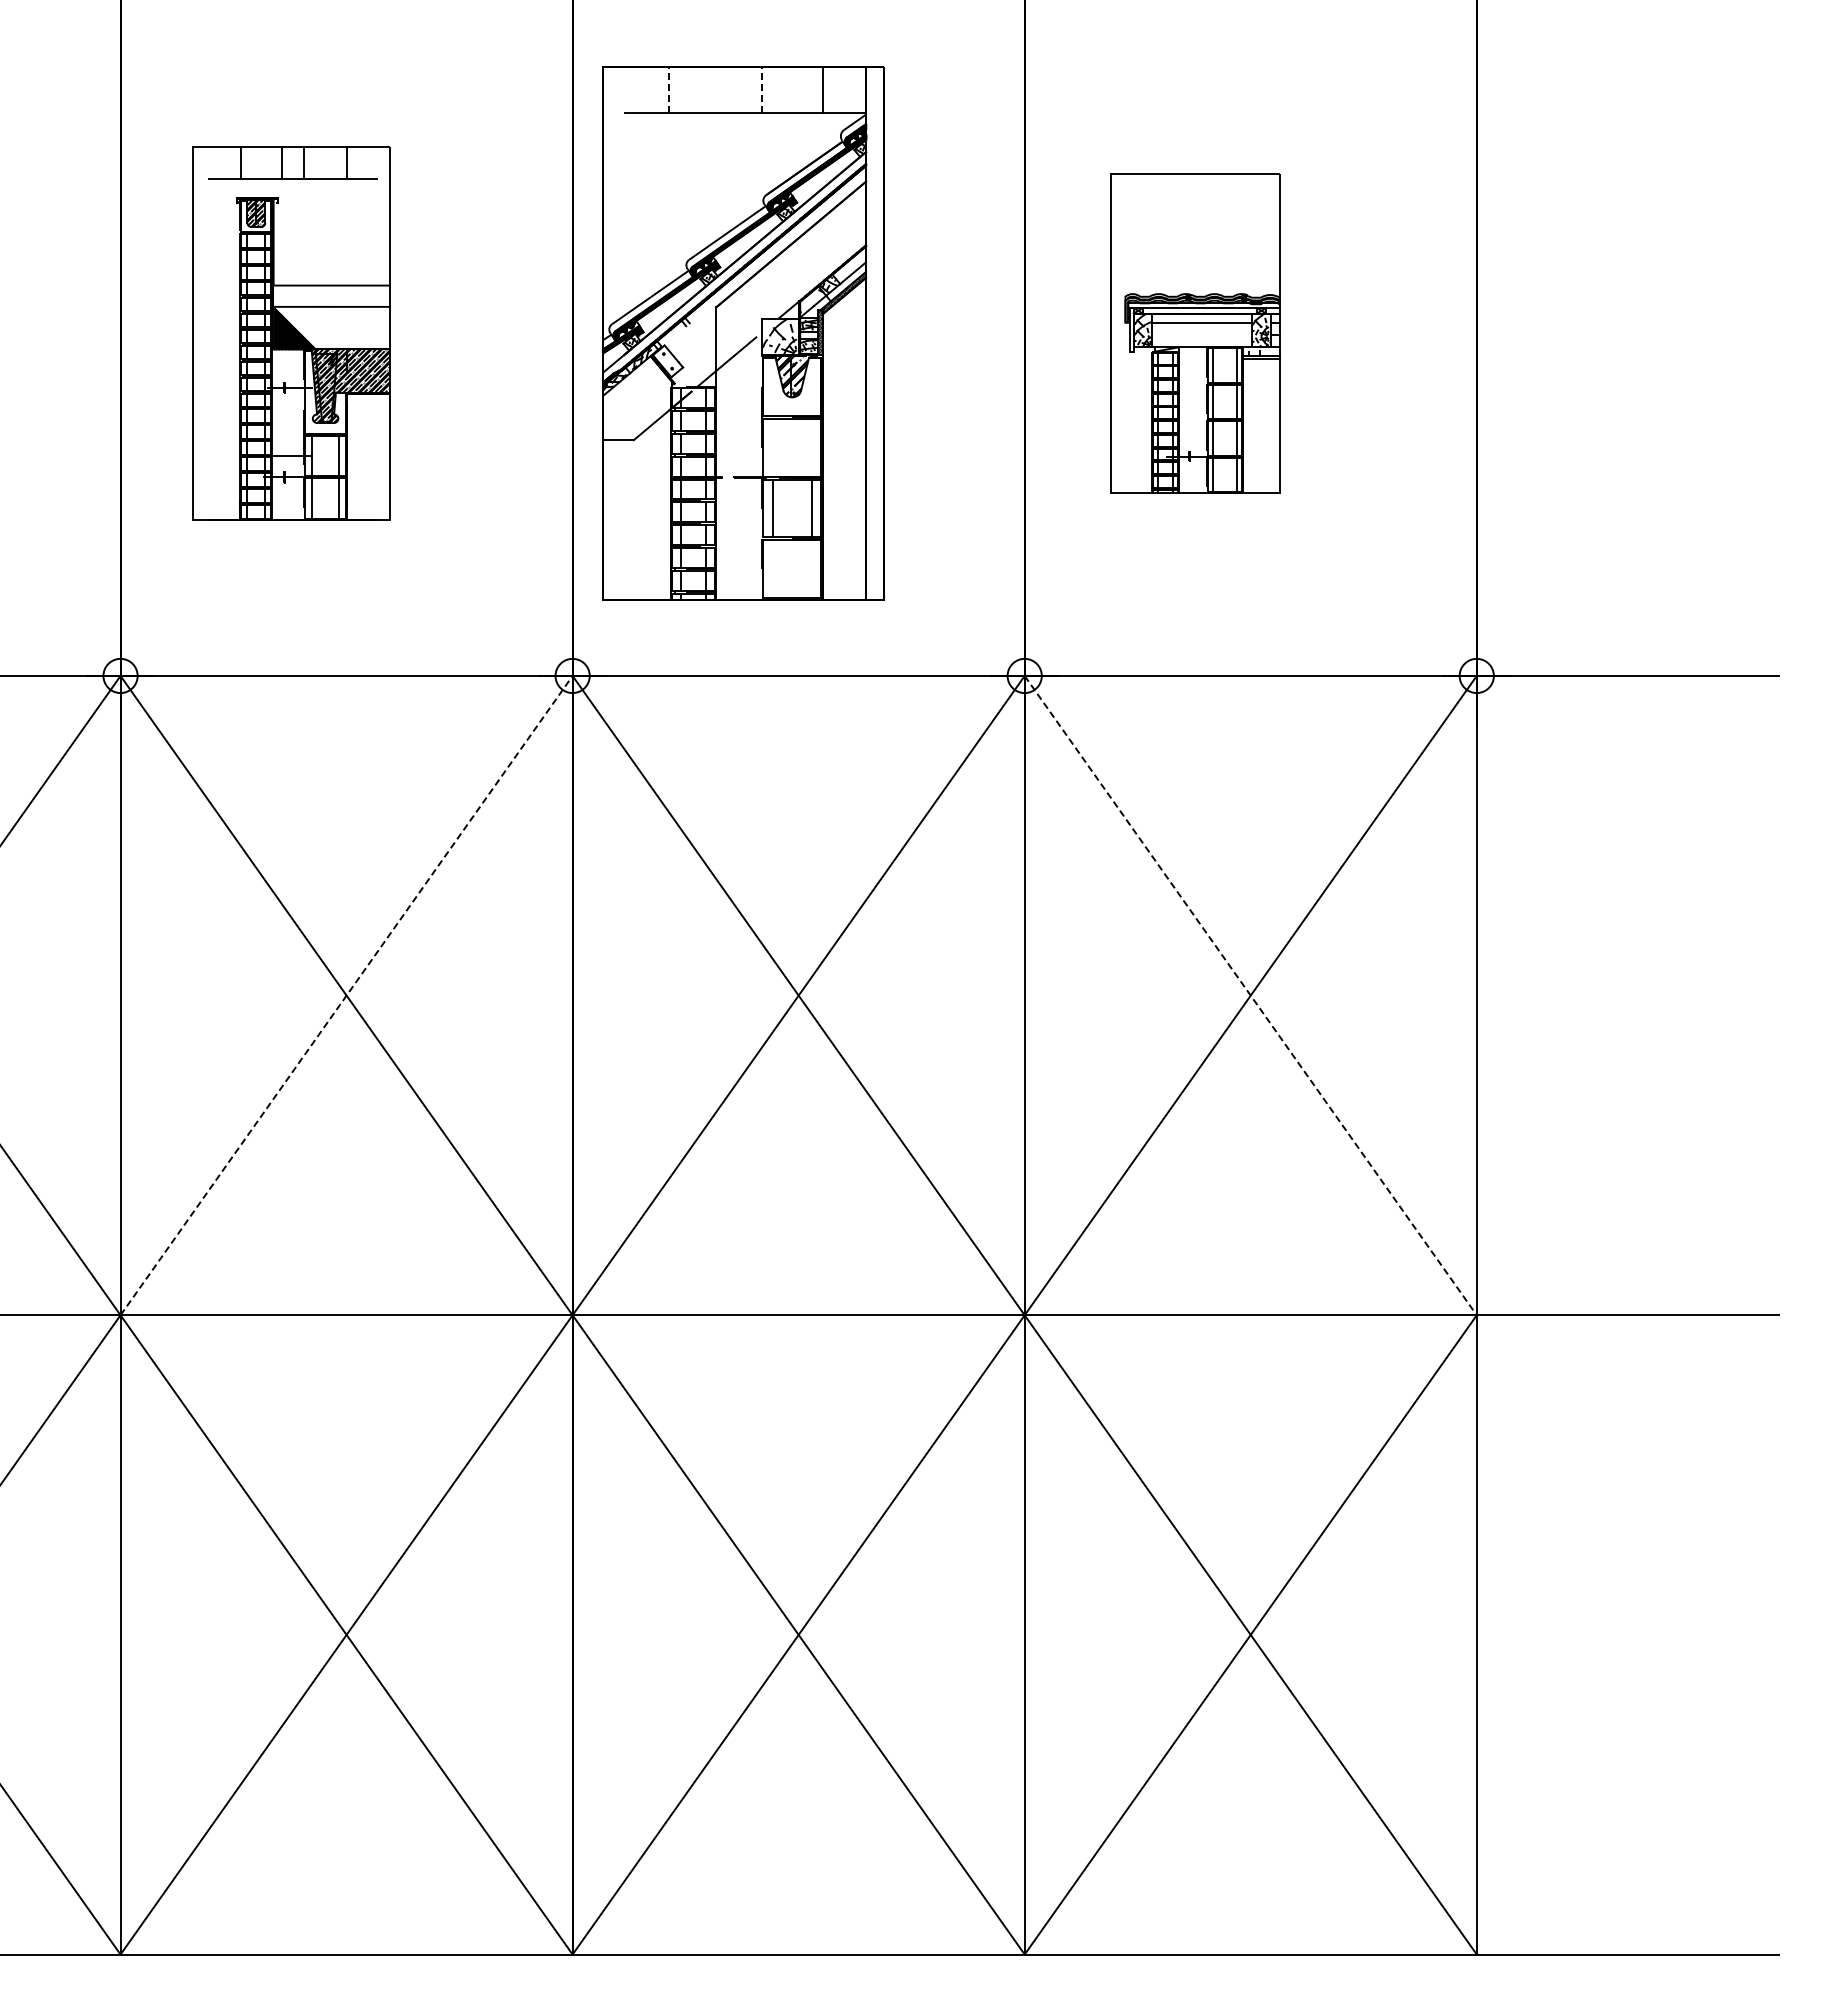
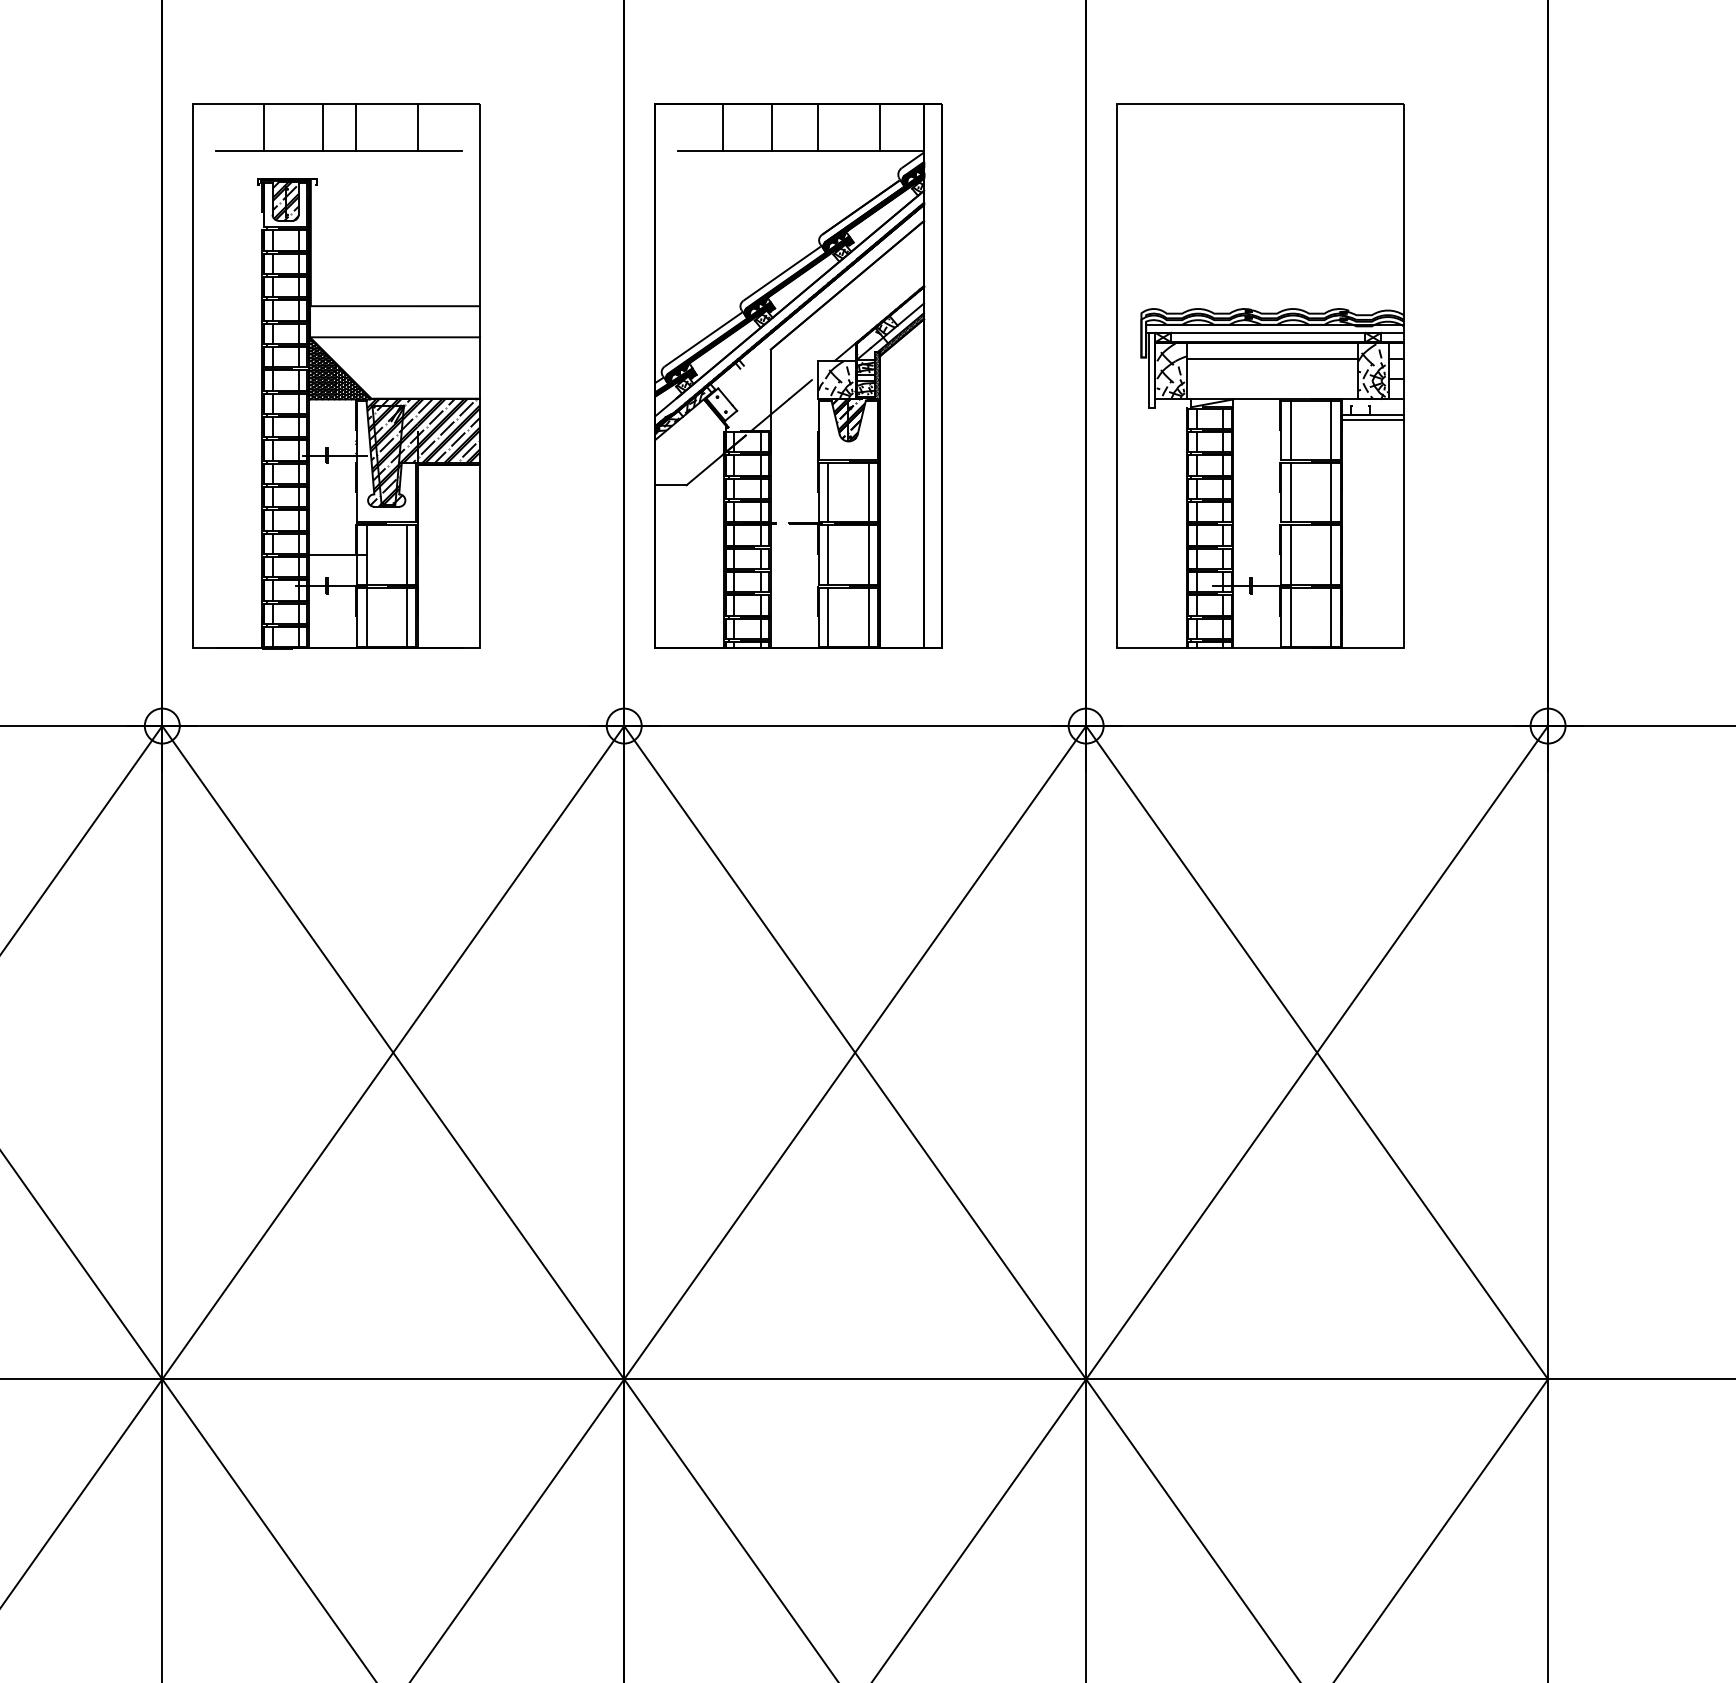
line: (668, 89) -> (722, 126), dashed -> solid
line: (717, 89) -> (772, 126), added
line: (761, 89) -> (817, 126), dashed -> solid
part: (291, 333) -> (336, 376), size x1.43
part: (1195, 333) -> (1260, 376), size x1.67
line: (772, 447) -> (828, 492), added
line: (812, 447) -> (869, 492), added
line: (772, 569) -> (828, 617), added
line: (812, 569) -> (869, 617), added
line: (346, 995) -> (393, 1052), dashed -> solid
line: (1251, 996) -> (1317, 1053), dashed -> solid

